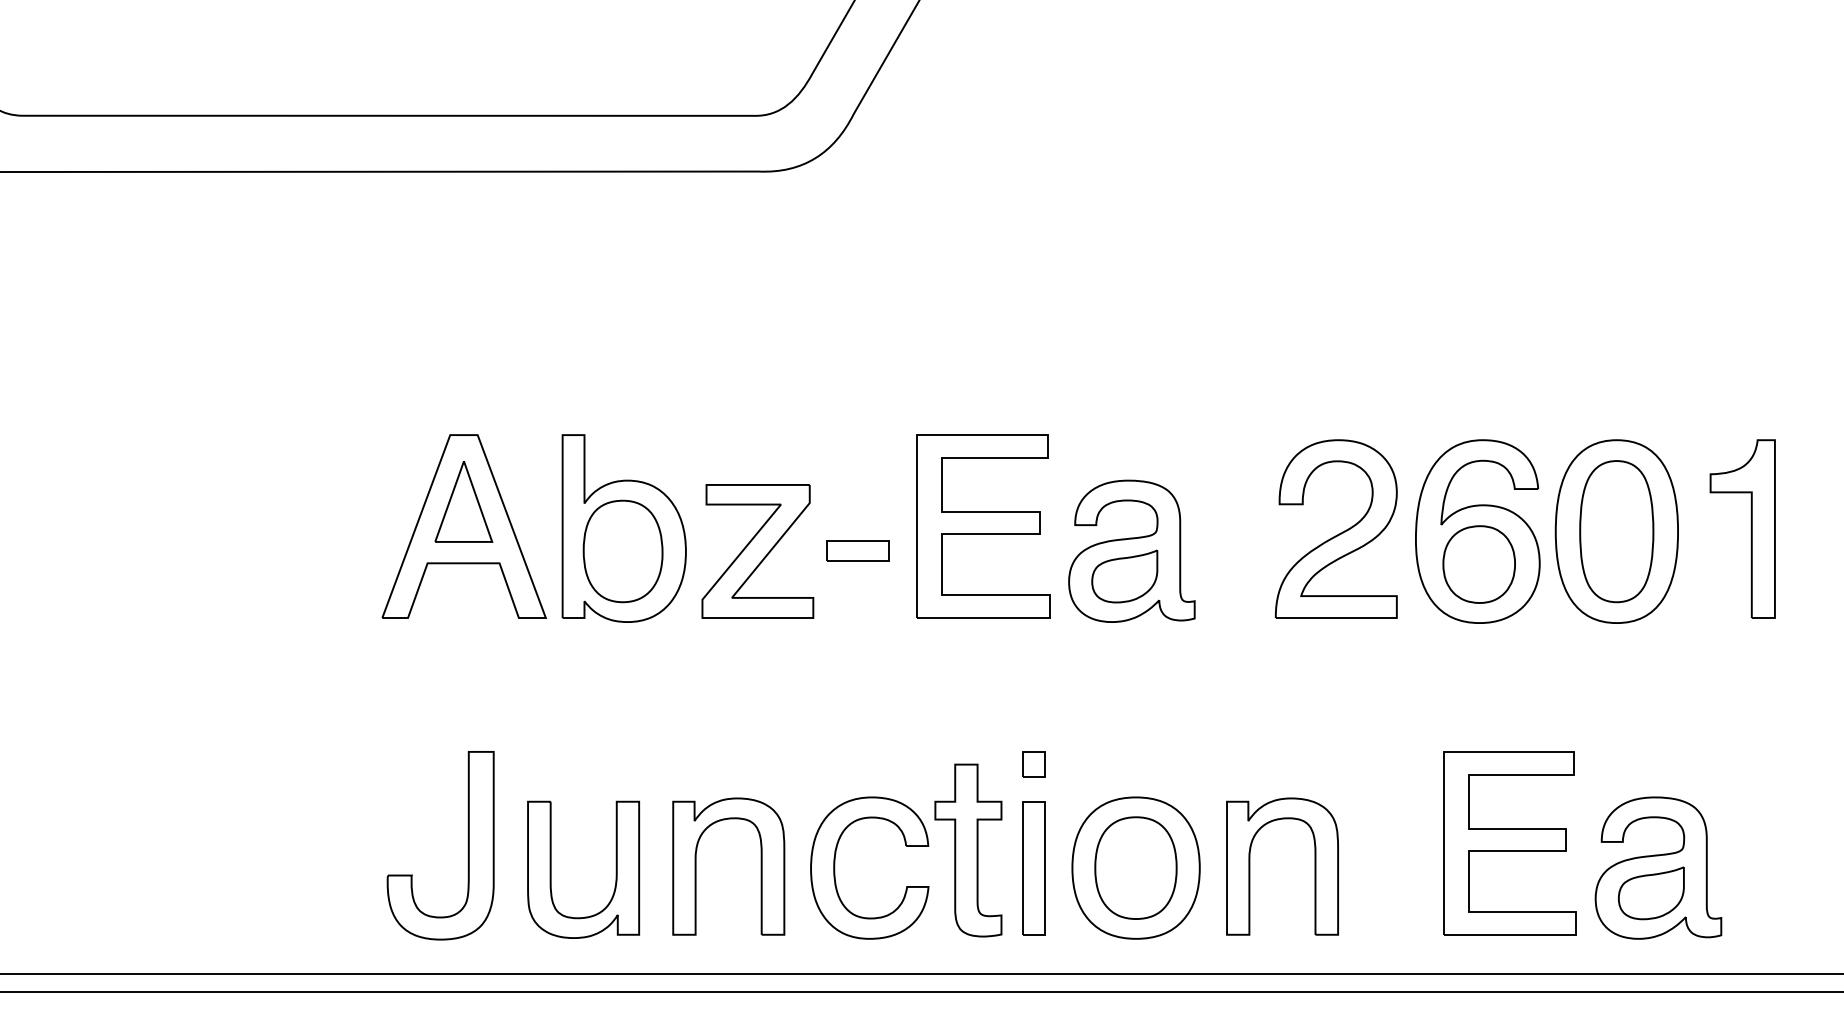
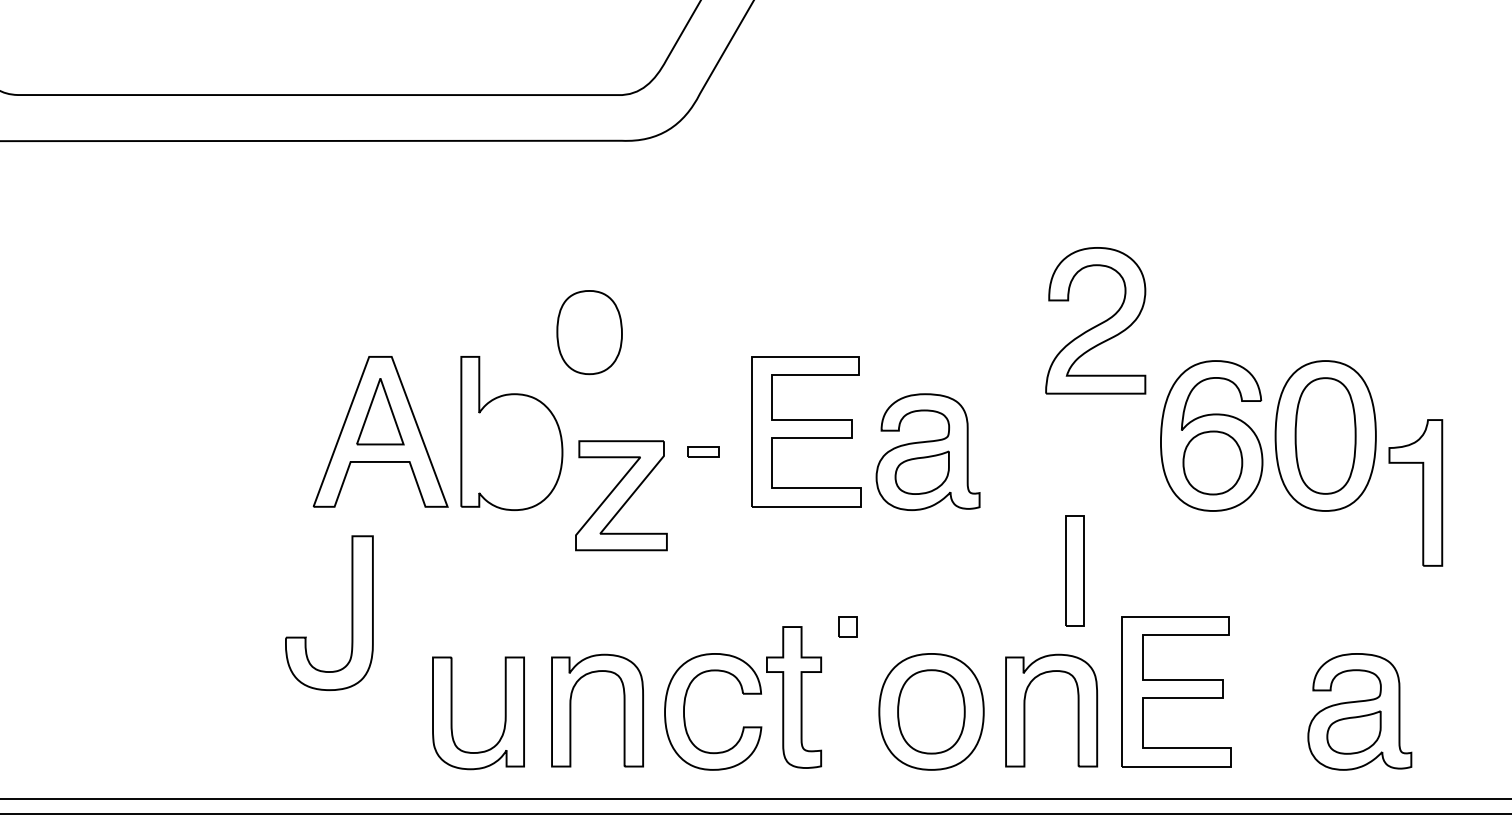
part: (1335, 528) -> (1095, 320), moved
part: (1750, 528) -> (1422, 492), moved
part: (857, 550) -> (703, 451), size x0.6
part: (622, 551) -> (589, 332), moved
part: (757, 551) -> (621, 495), moved
part: (1509, 843) -> (1176, 691), moved
part: (467, 845) -> (351, 612), moved
part: (1033, 868) -> (1074, 571), moved

